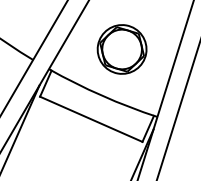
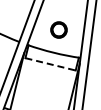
part: (121, 48) -> (58, 29), size x0.7
line: (91, 119) -> (50, 64), solid -> dashed

